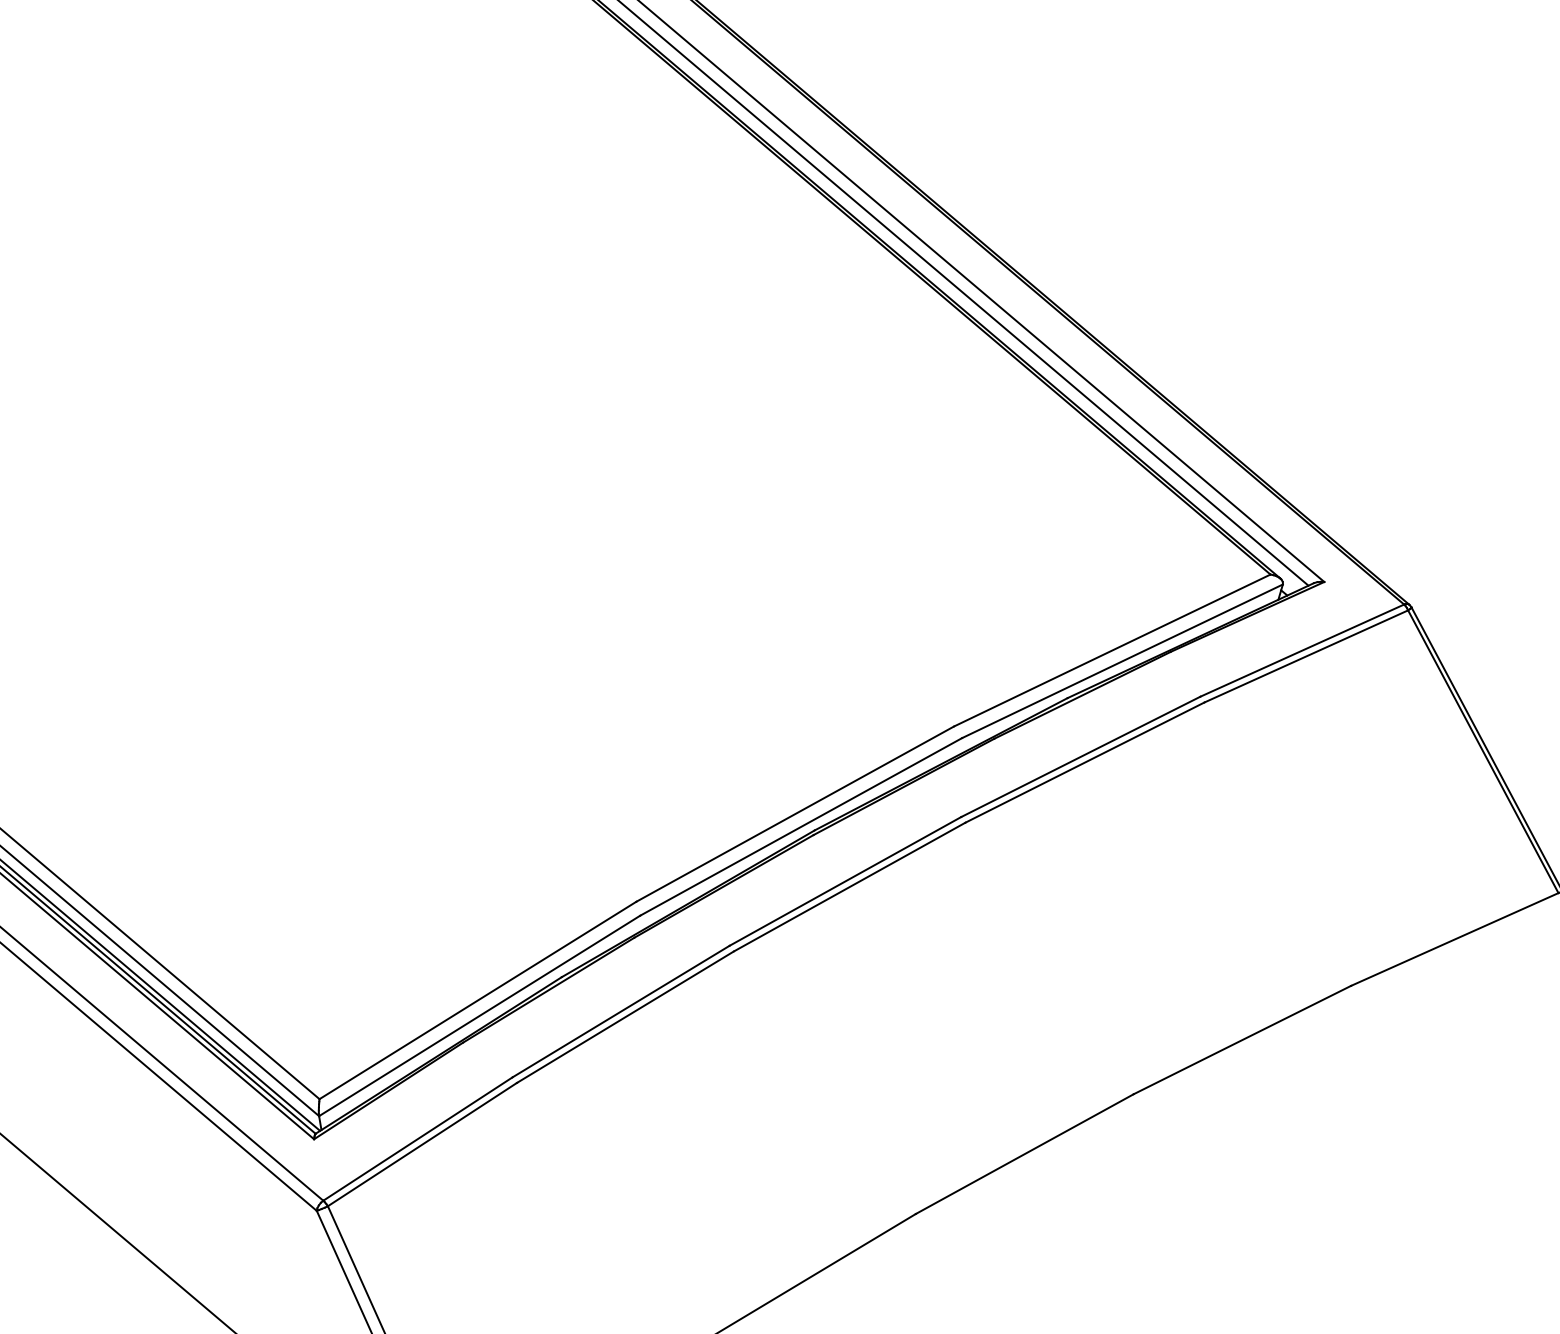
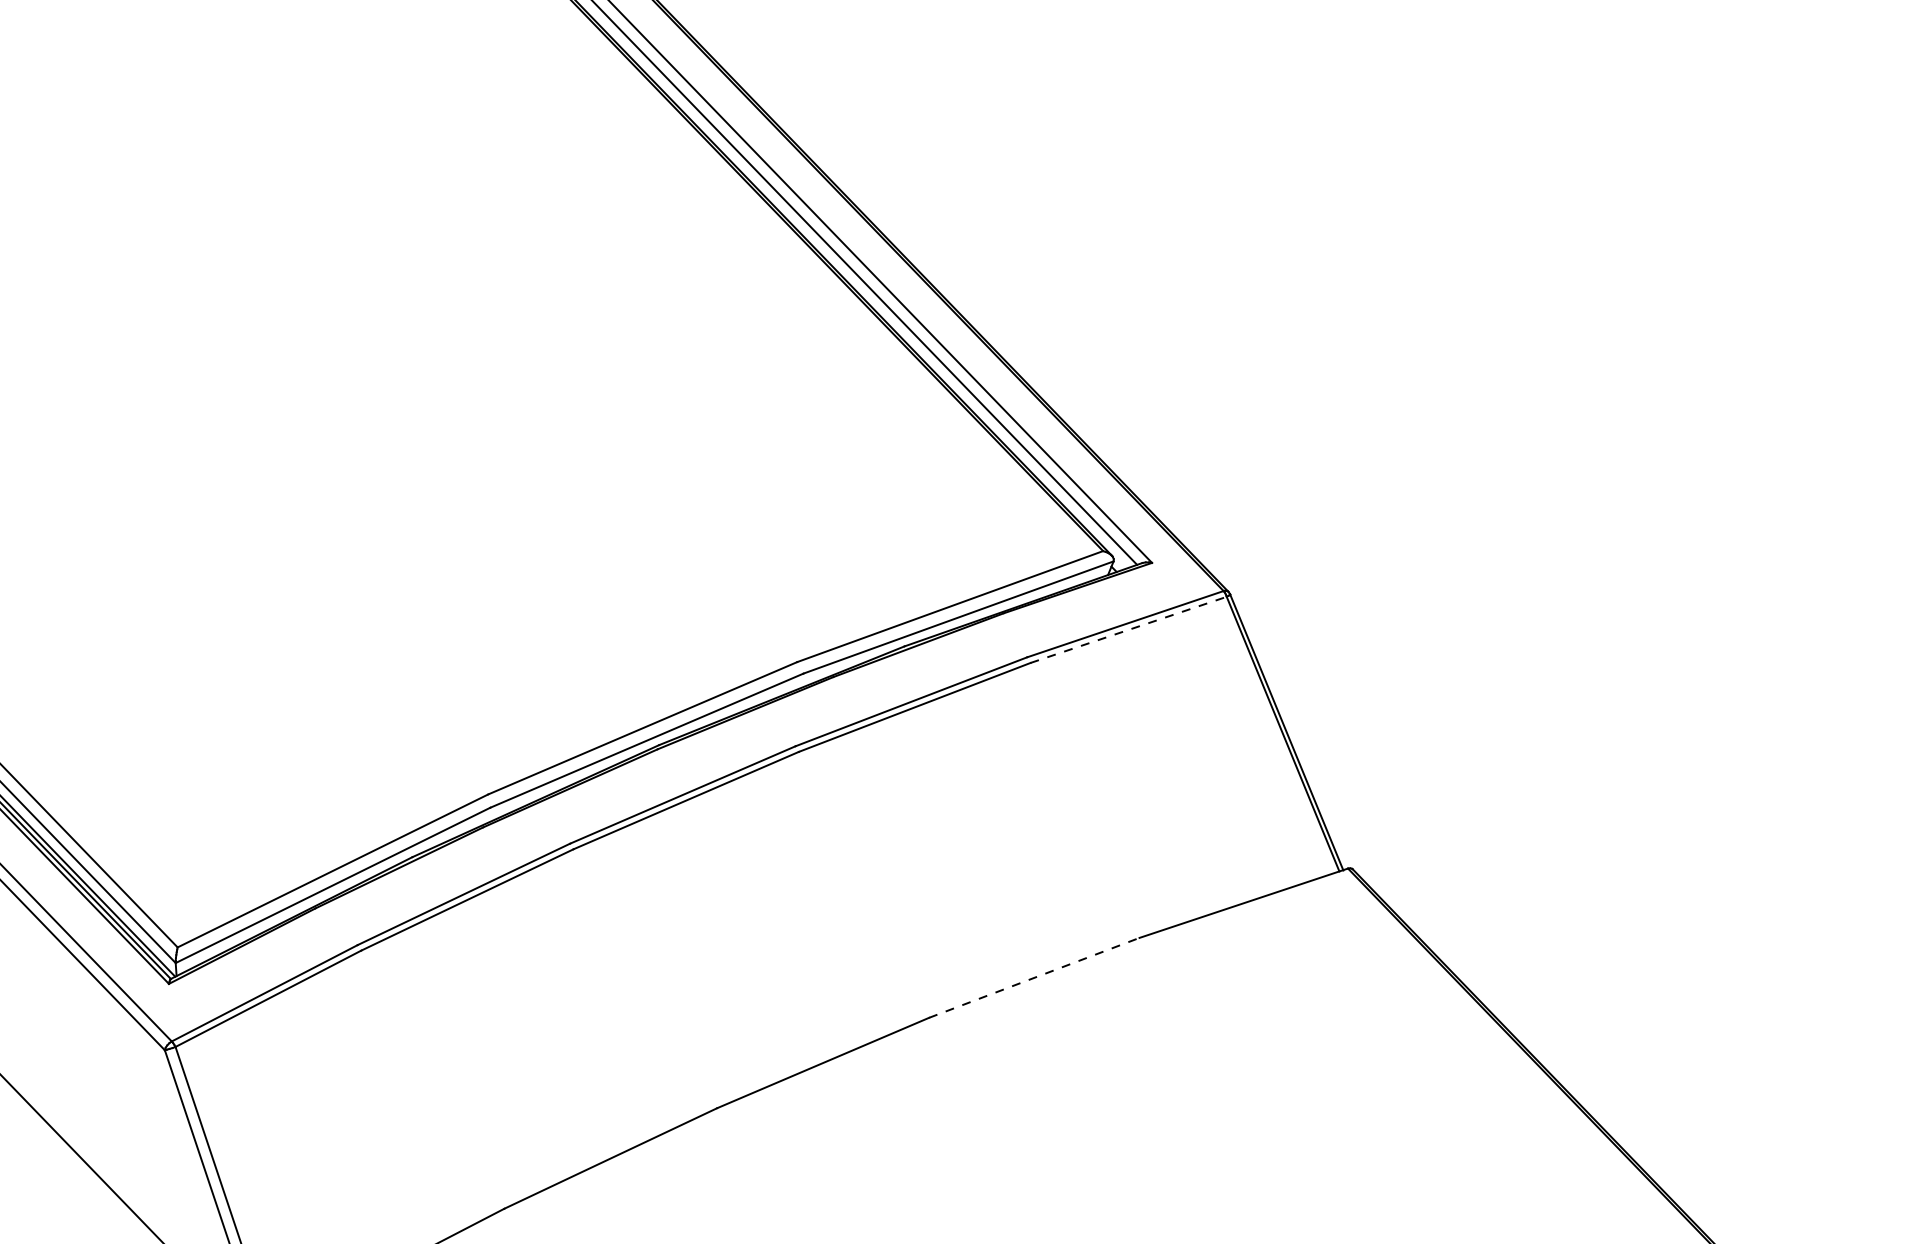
line: (1306, 655) -> (1128, 629), solid -> dashed
line: (1242, 1039) -> (1034, 977), solid -> dashed

